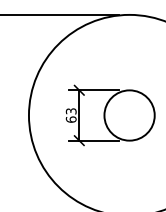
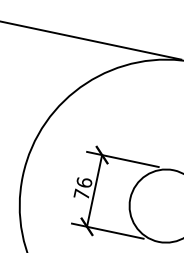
text: (70, 115) -> (82, 188), 63 -> 76

